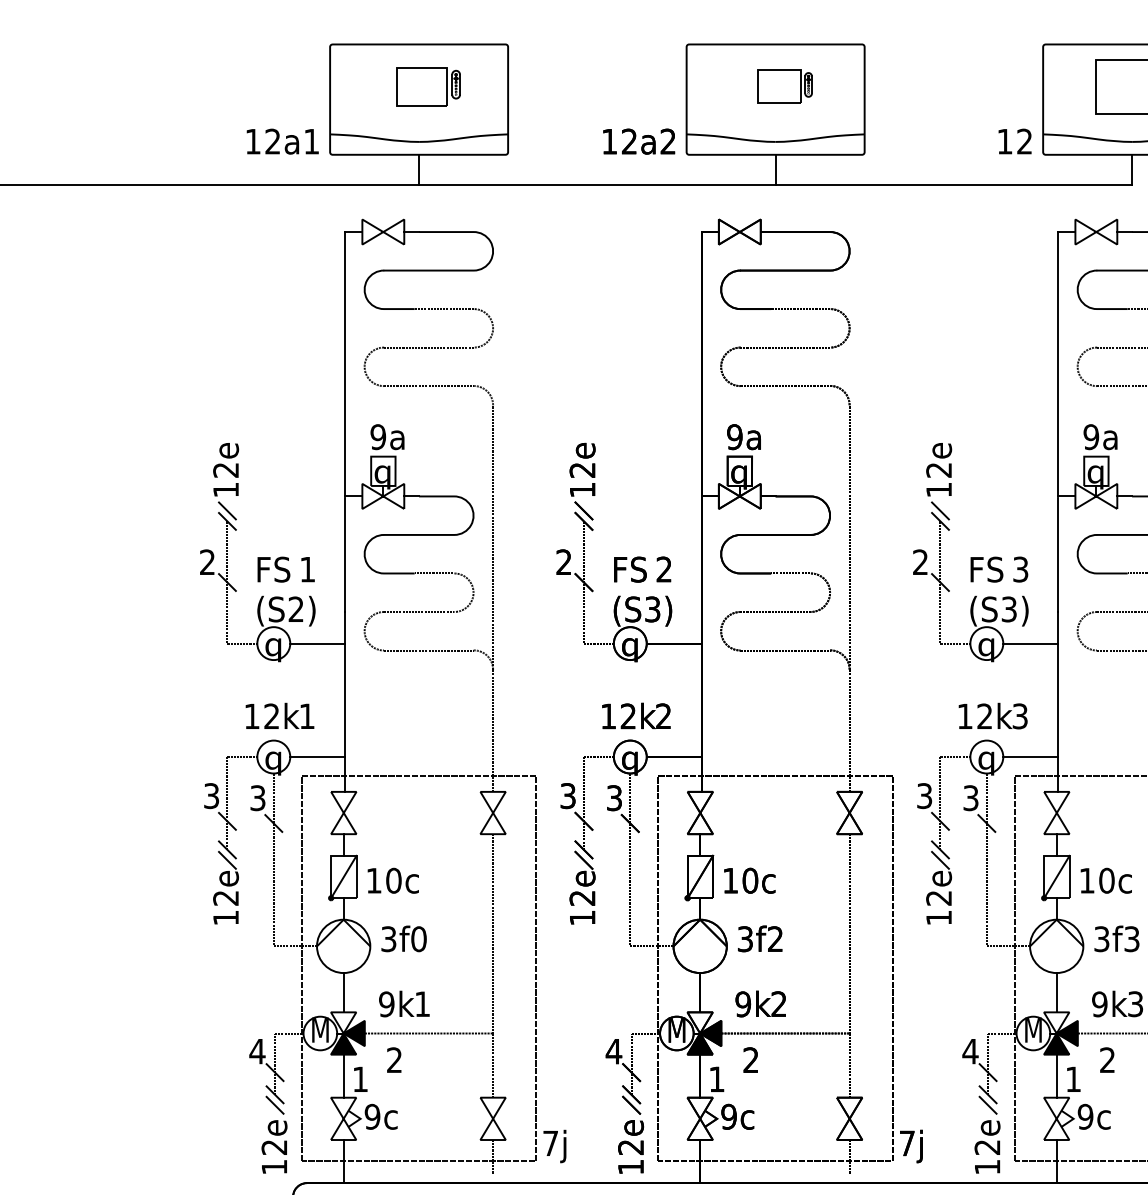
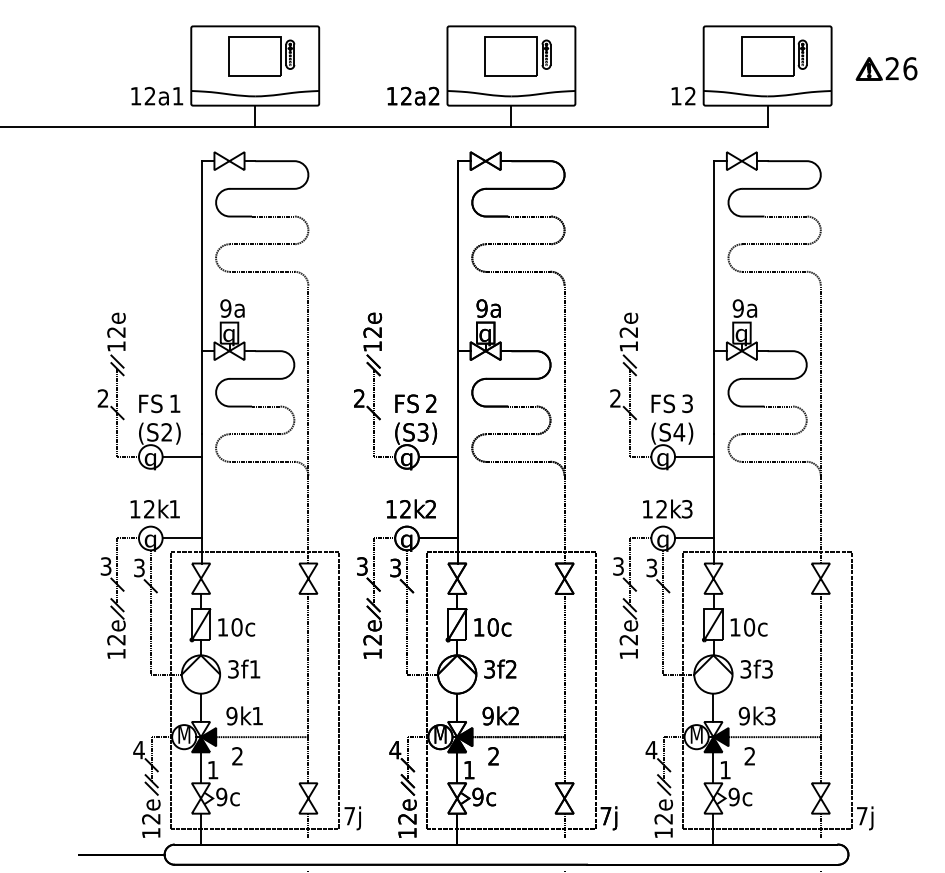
part: (427, 86) -> (261, 56), size x1.43
part: (784, 86) -> (517, 56), size x1.67
text: (1009, 609) -> (679, 432), (S3) -> (S4)
text: (418, 939) -> (254, 669), 0 -> 1

